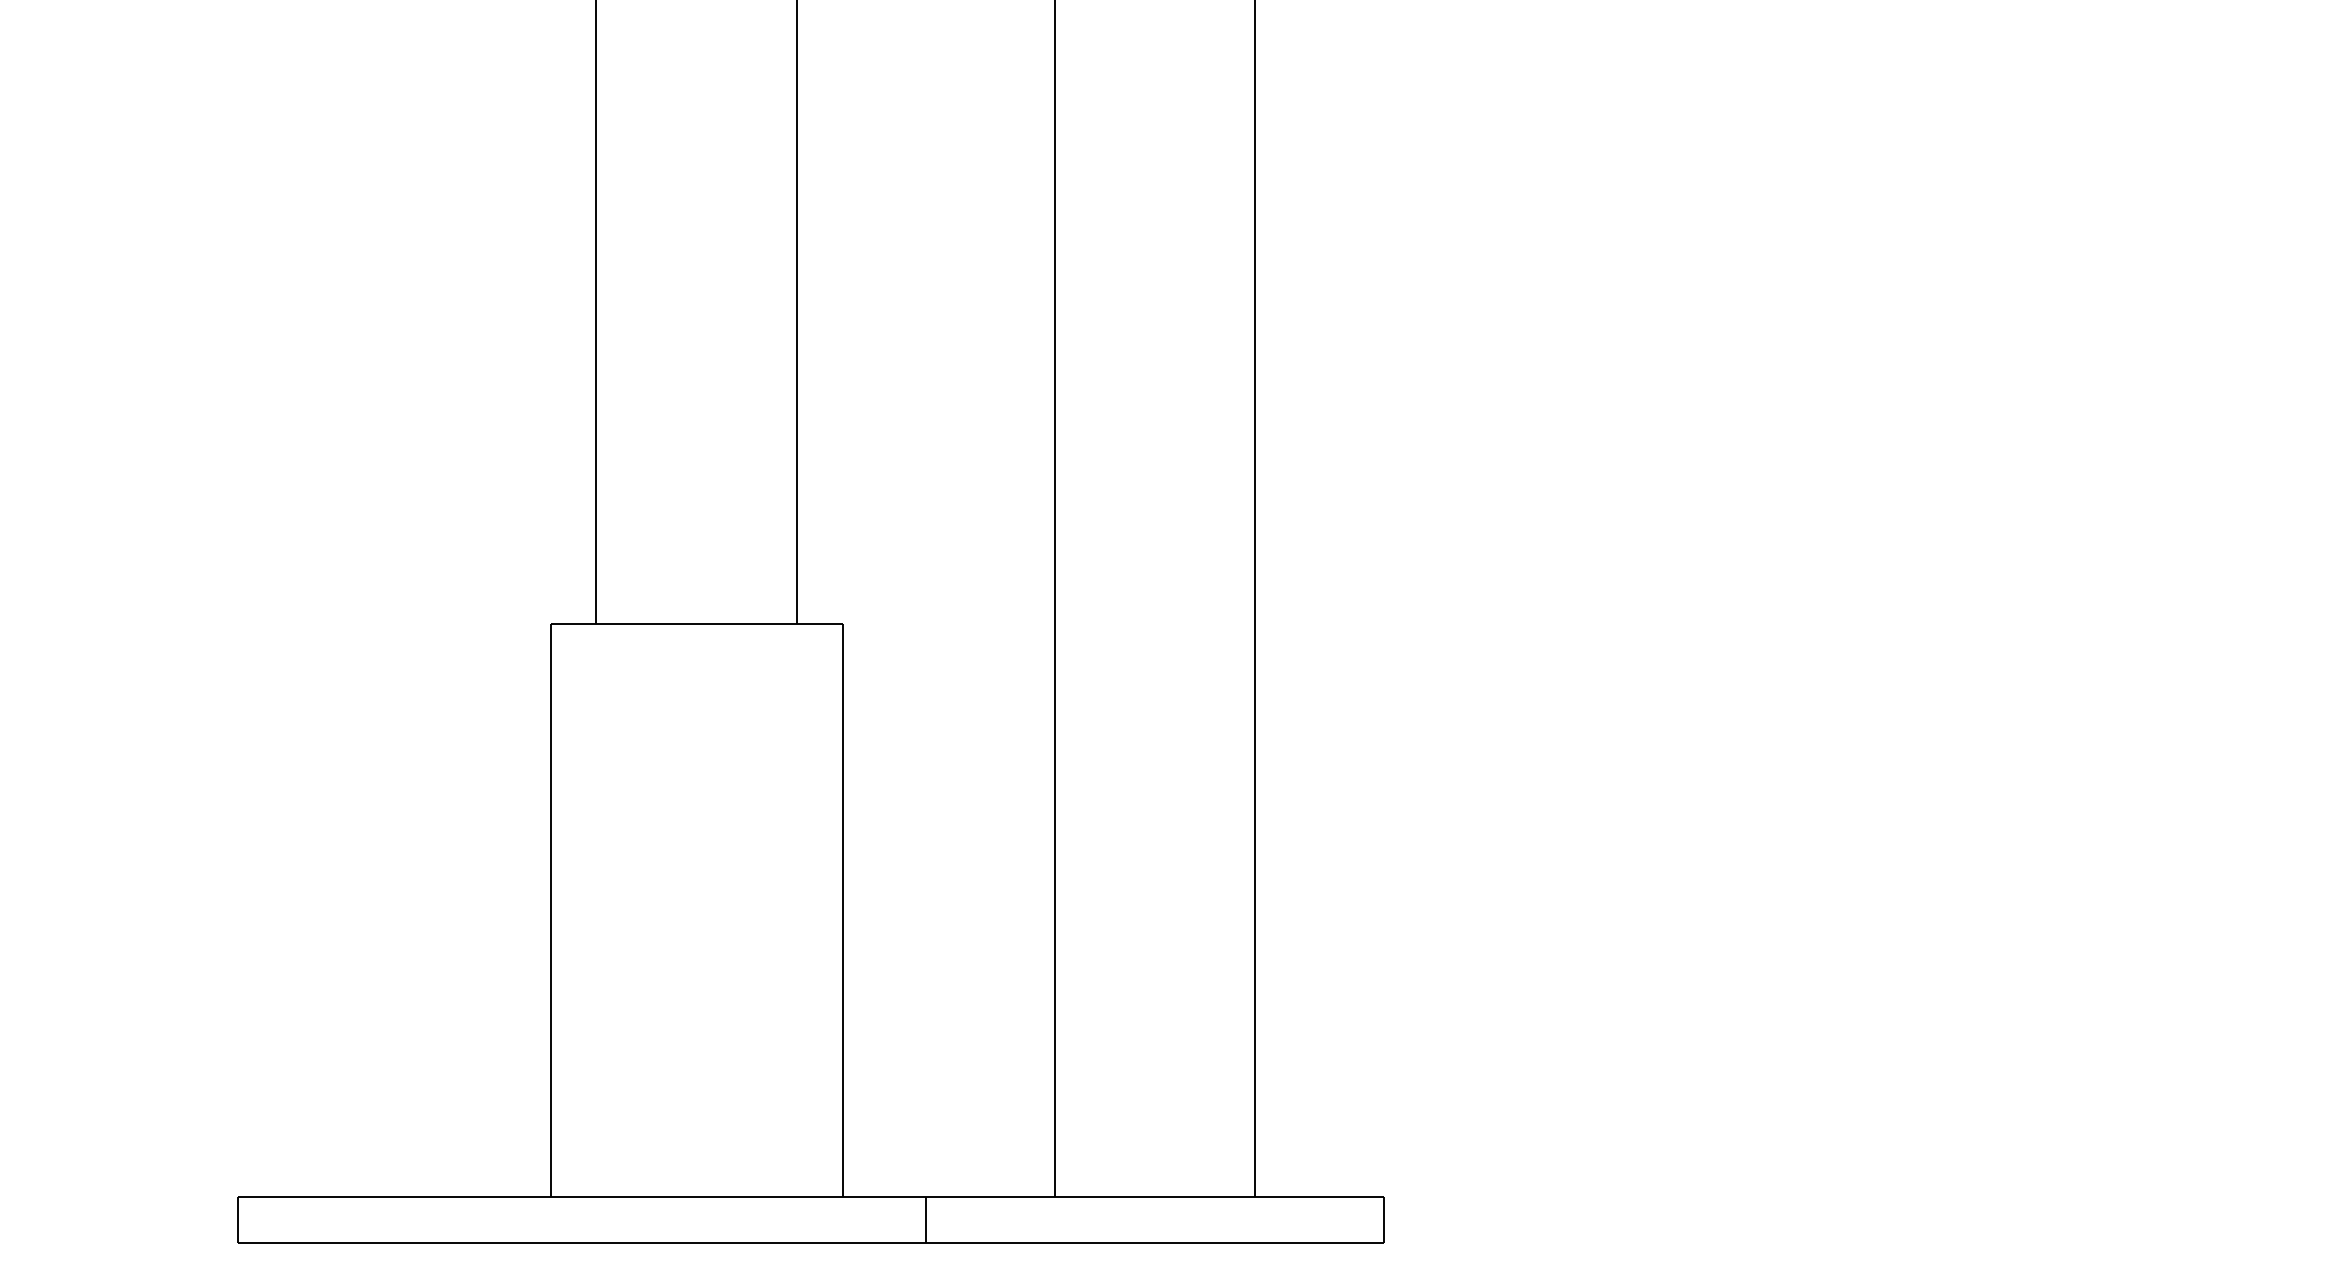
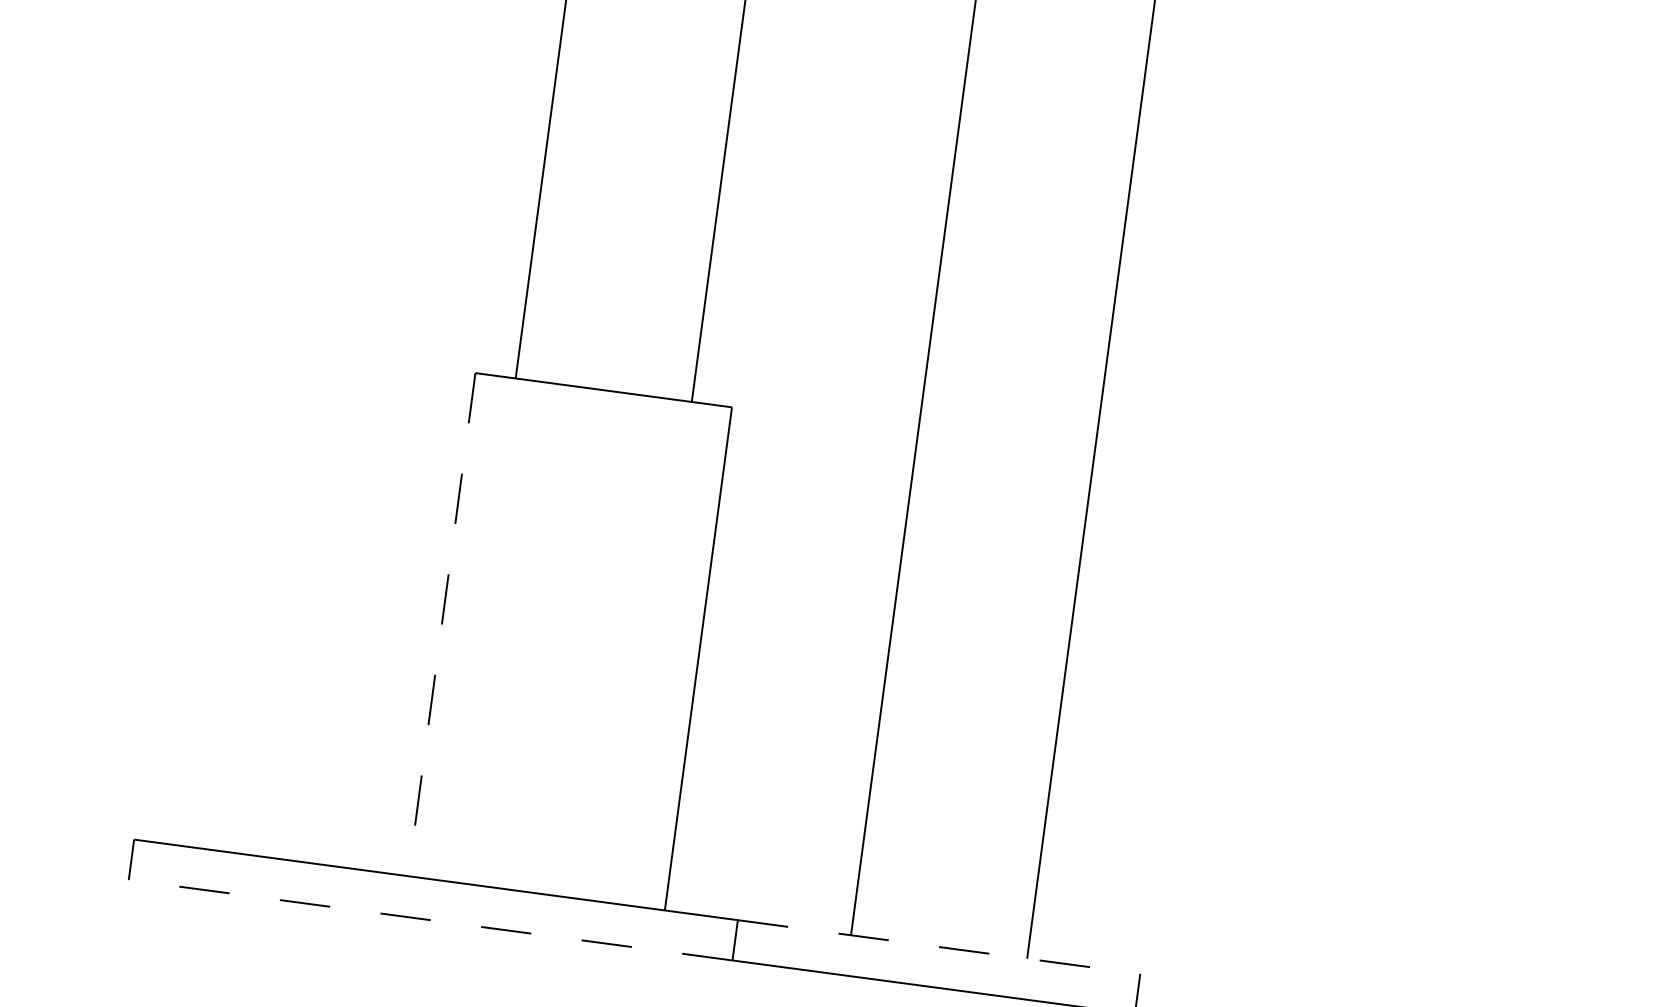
line: (550, 911) -> (441, 625), solid -> dashed
line: (1155, 1197) -> (939, 947), solid -> dashed
line: (582, 1243) -> (430, 920), solid -> dashed

